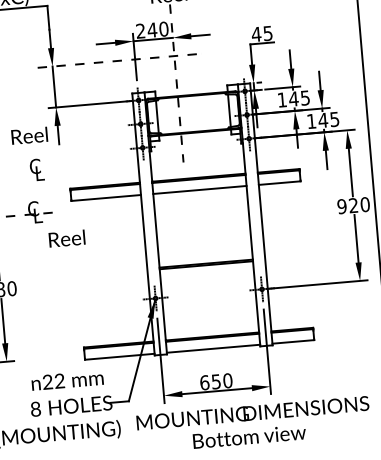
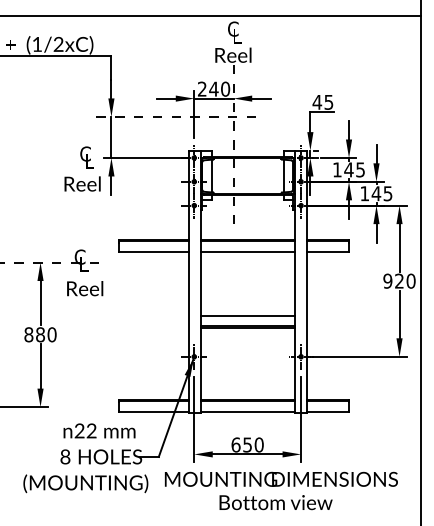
text: (36, 169) -> (86, 157), moved
text: (67, 238) -> (85, 288), moved
line: (205, 252) -> (247, 315), added

